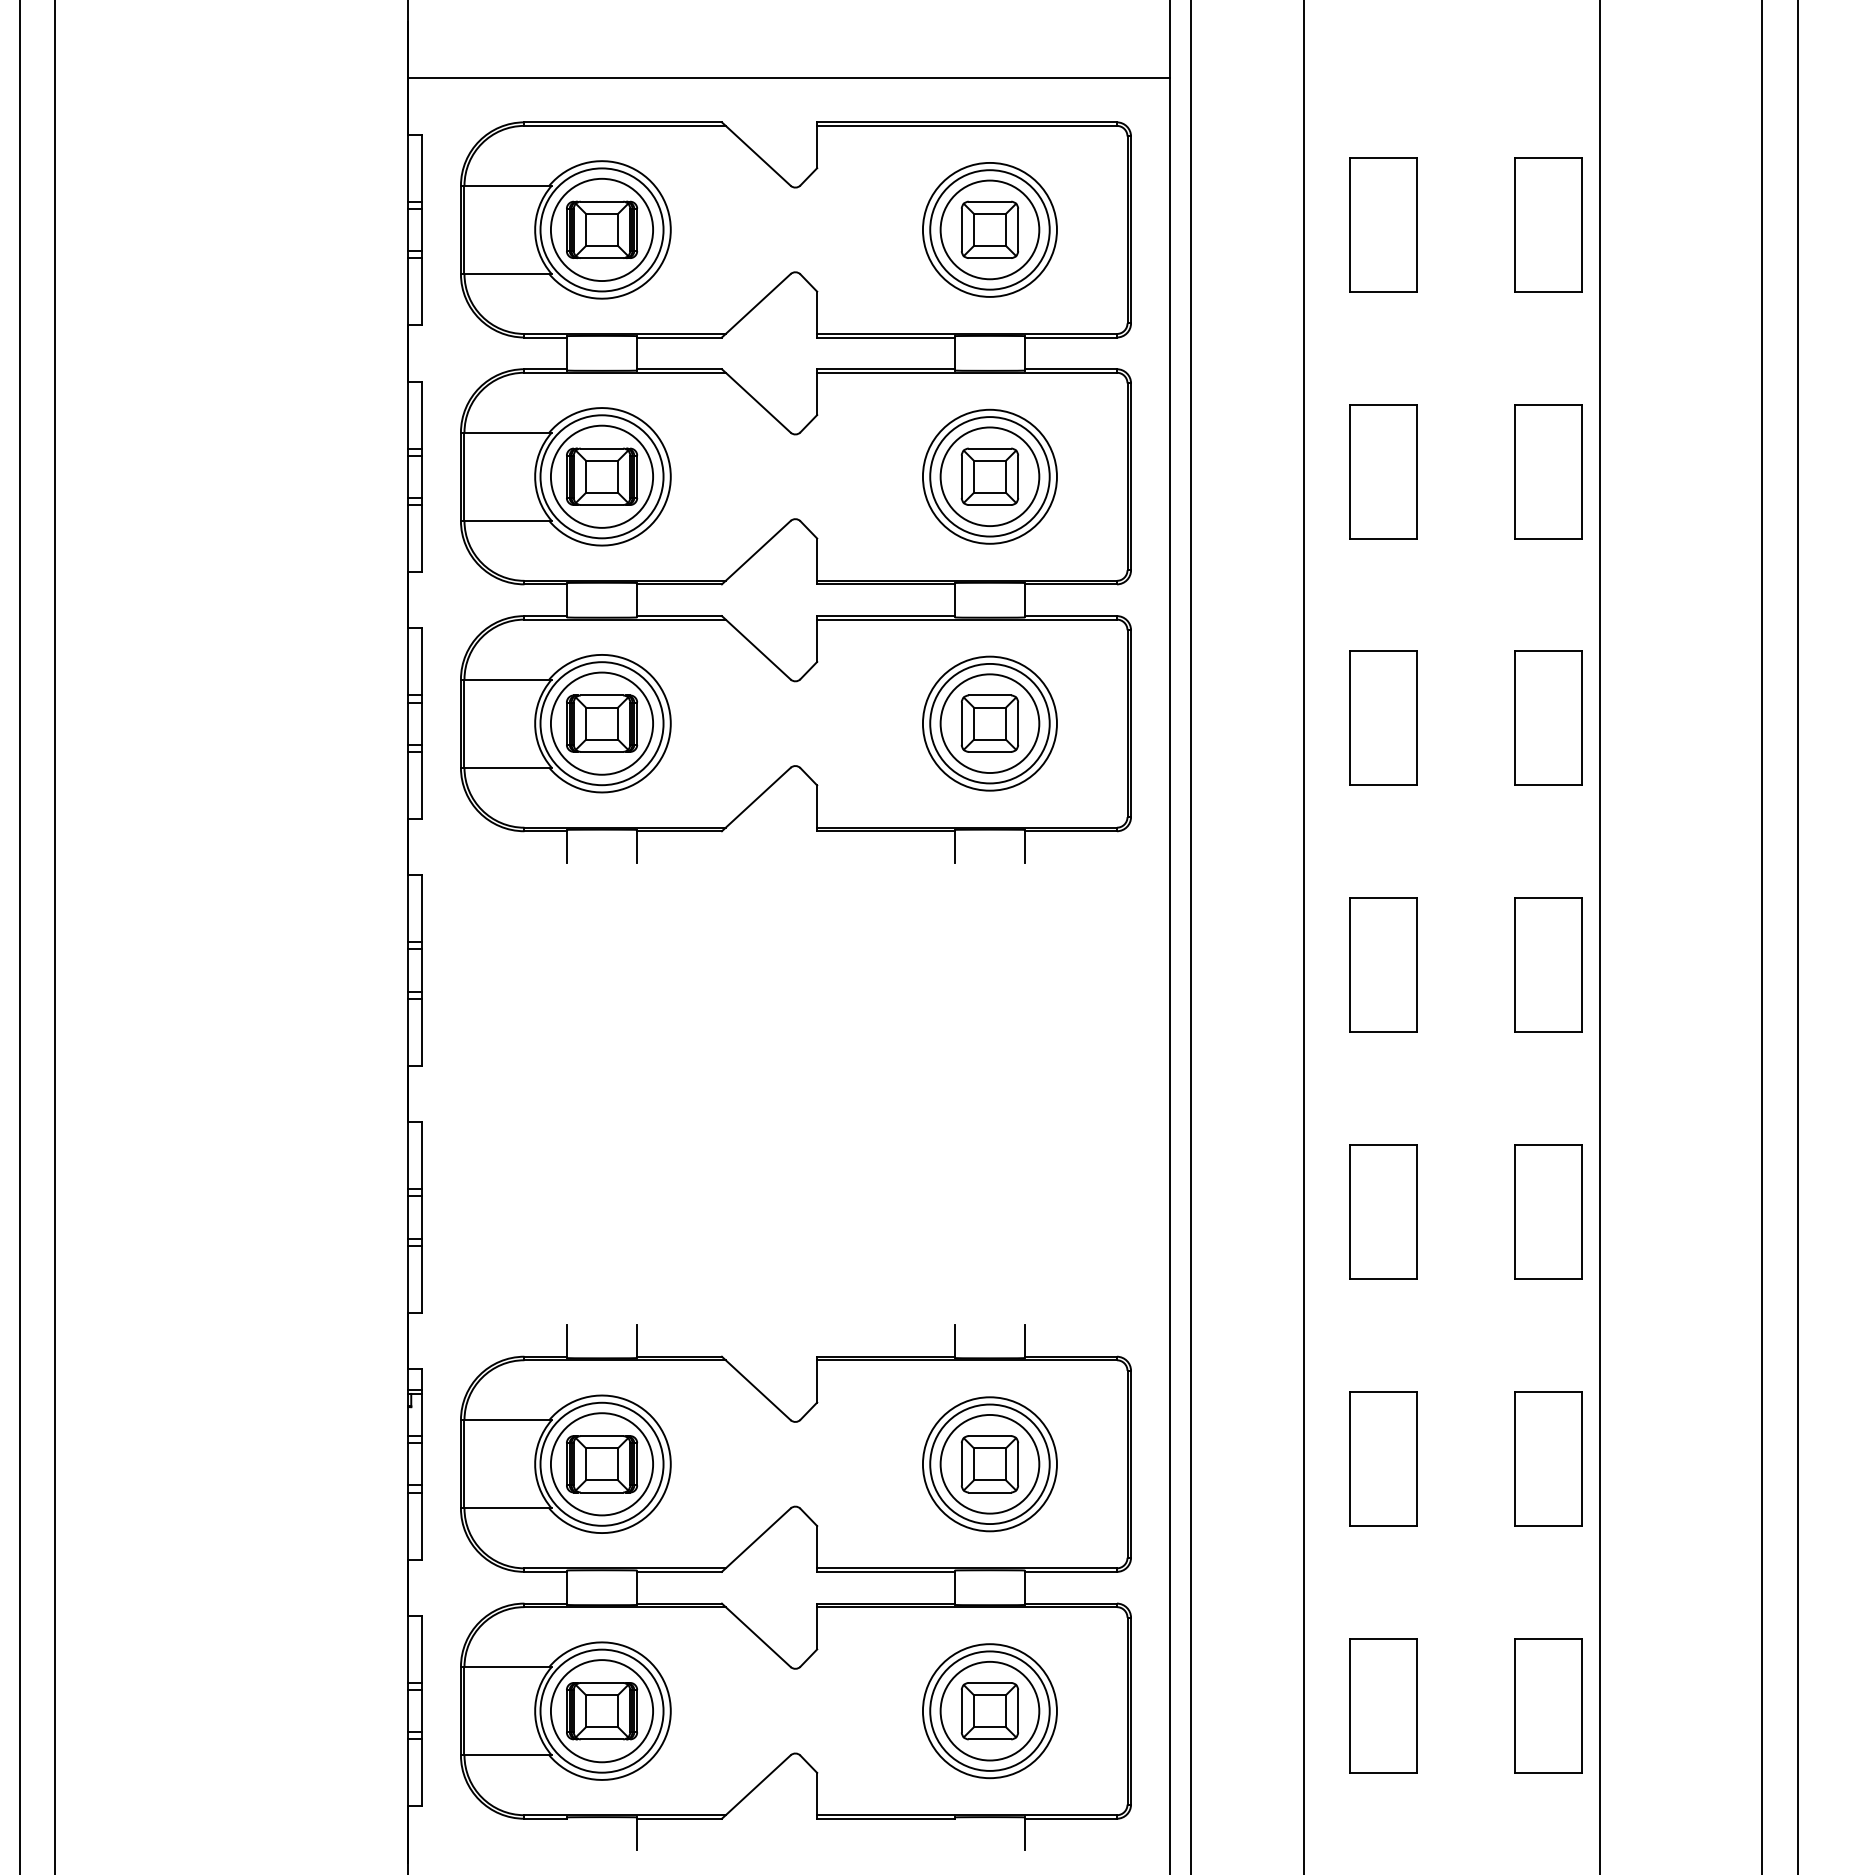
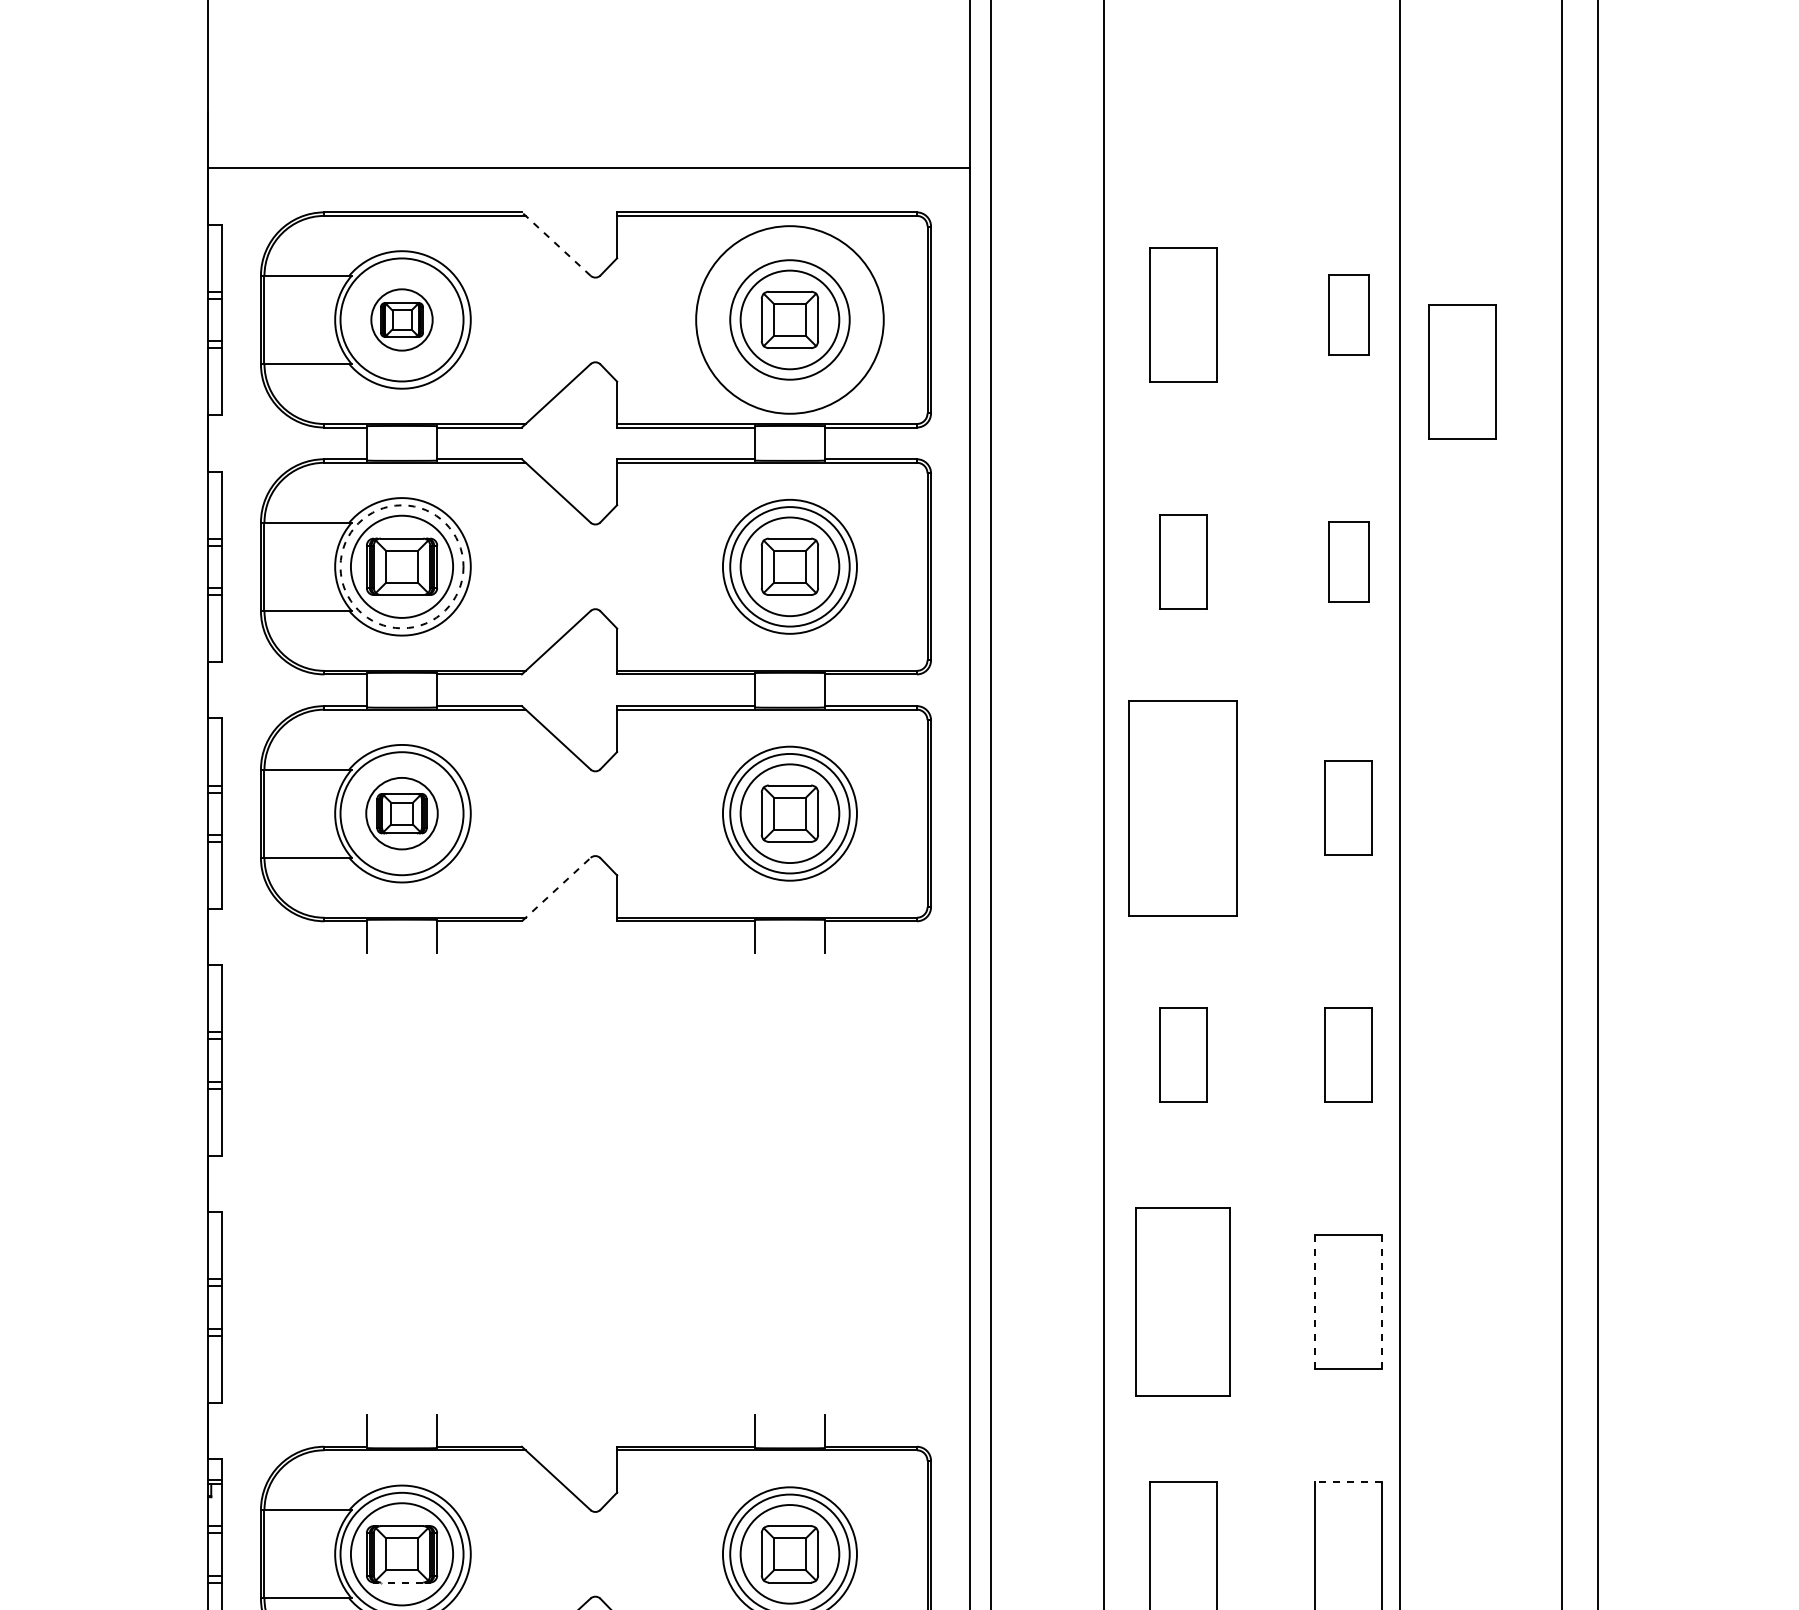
line: (756, 154) -> (556, 244), solid -> dashed
part: (1548, 224) -> (1348, 314), size x0.6
part: (601, 229) -> (401, 319), size x0.6
circle: (989, 229) -> (789, 319), size x1.4
part: (1662, 281) -> (1462, 371), added
part: (1383, 471) -> (1183, 561), size x0.7
part: (1548, 471) -> (1348, 561), size x0.6
circle: (601, 476) -> (401, 566), solid -> dashed
part: (1383, 717) -> (1183, 807), size x1.6
part: (1548, 717) -> (1348, 807), size x0.7
part: (601, 723) -> (401, 813), size x0.7
line: (756, 799) -> (556, 889), solid -> dashed
part: (1383, 964) -> (1183, 1054), size x0.7
part: (1548, 964) -> (1348, 1054), size x0.7
part: (1383, 1211) -> (1183, 1301), size x1.4
line: (1582, 1211) -> (1382, 1301), solid -> dashed
line: (1515, 1212) -> (1315, 1302), solid -> dashed
line: (1548, 1392) -> (1348, 1482), solid -> dashed
line: (601, 1492) -> (401, 1582), solid -> dashed

